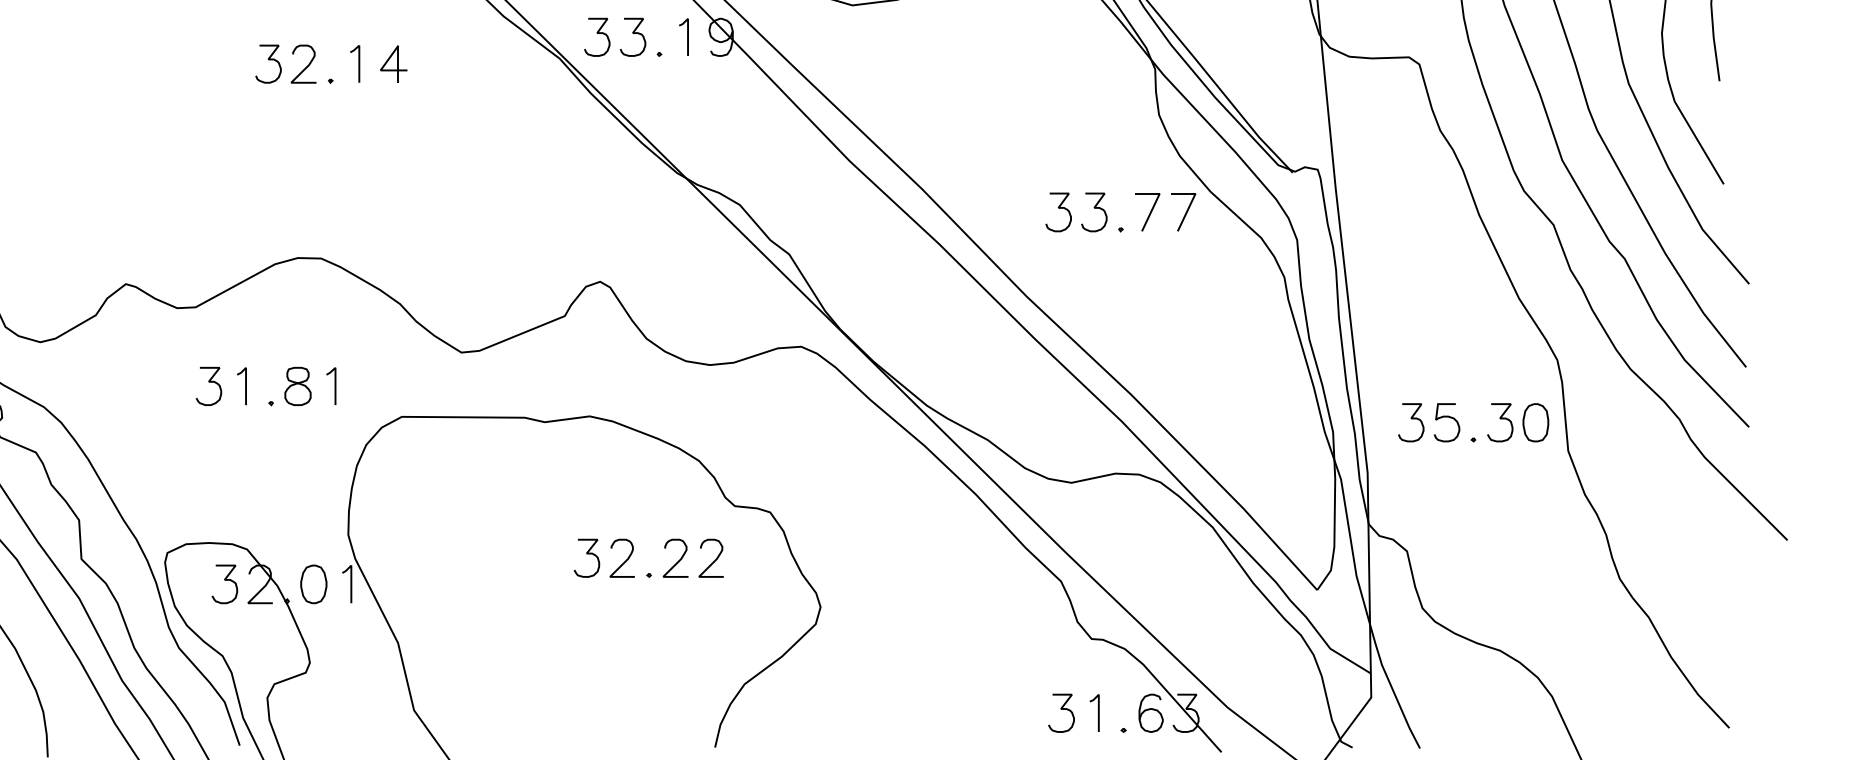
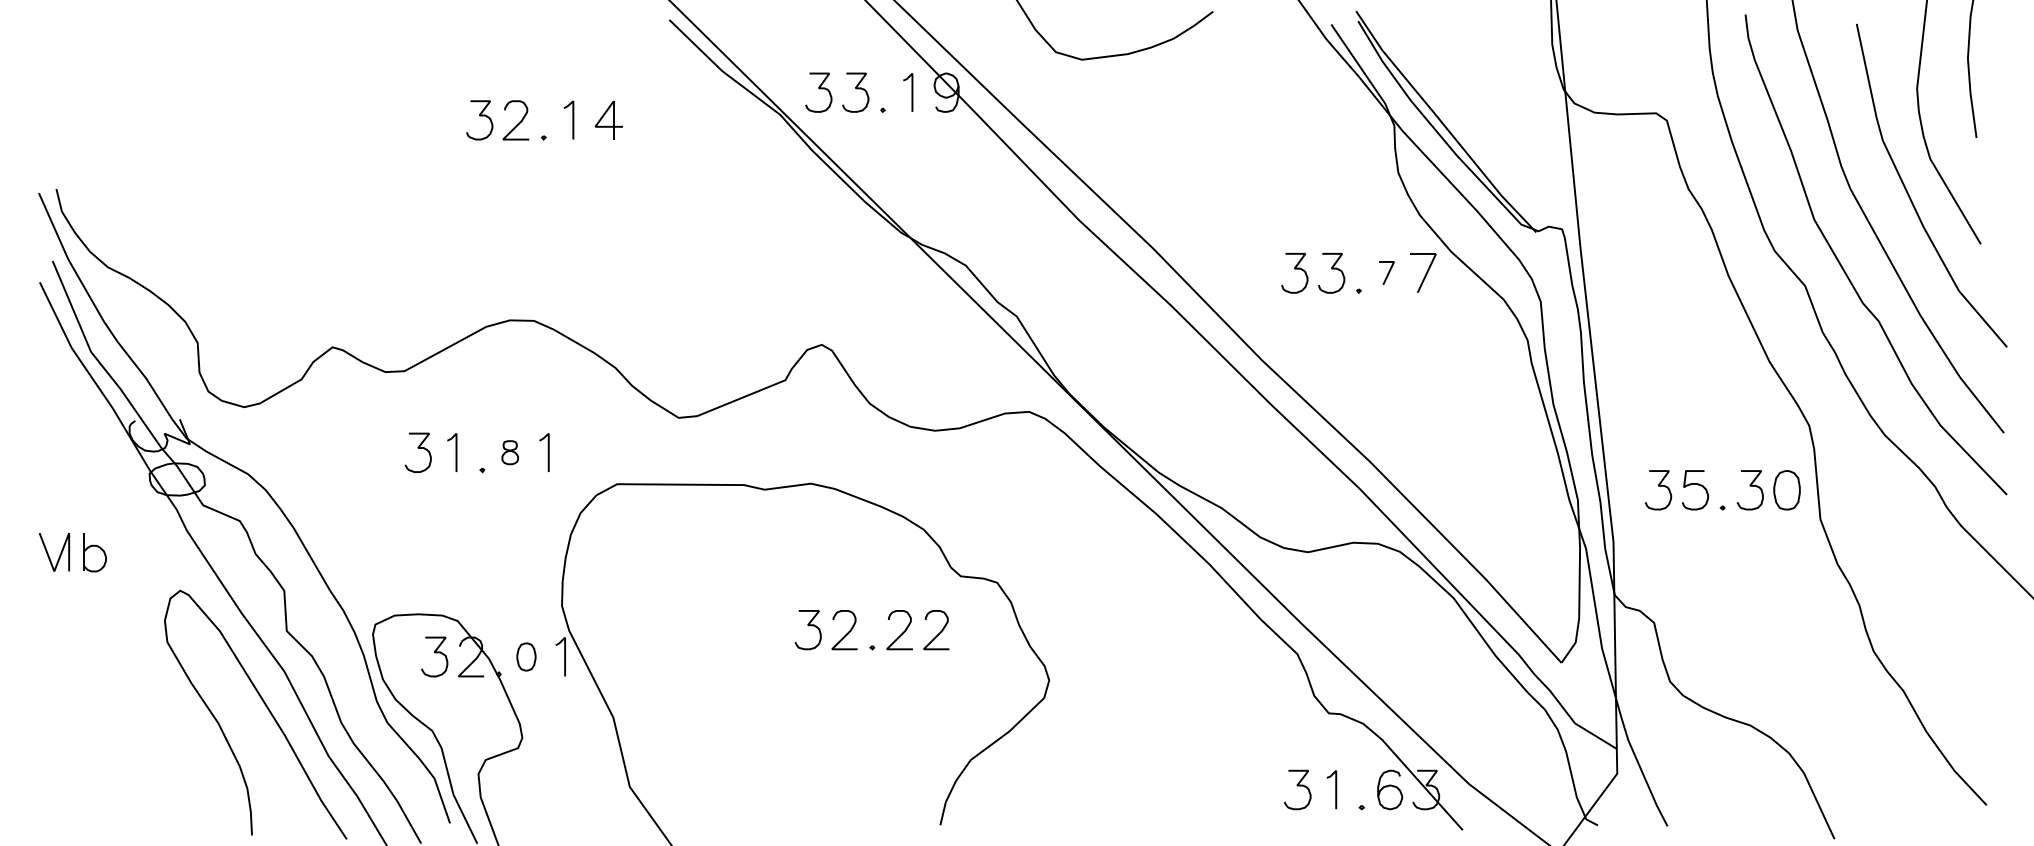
part: (1147, 211) -> (1386, 272), size x0.6
part: (298, 386) -> (510, 452), size x0.6
part: (313, 583) -> (526, 656), size x0.7

